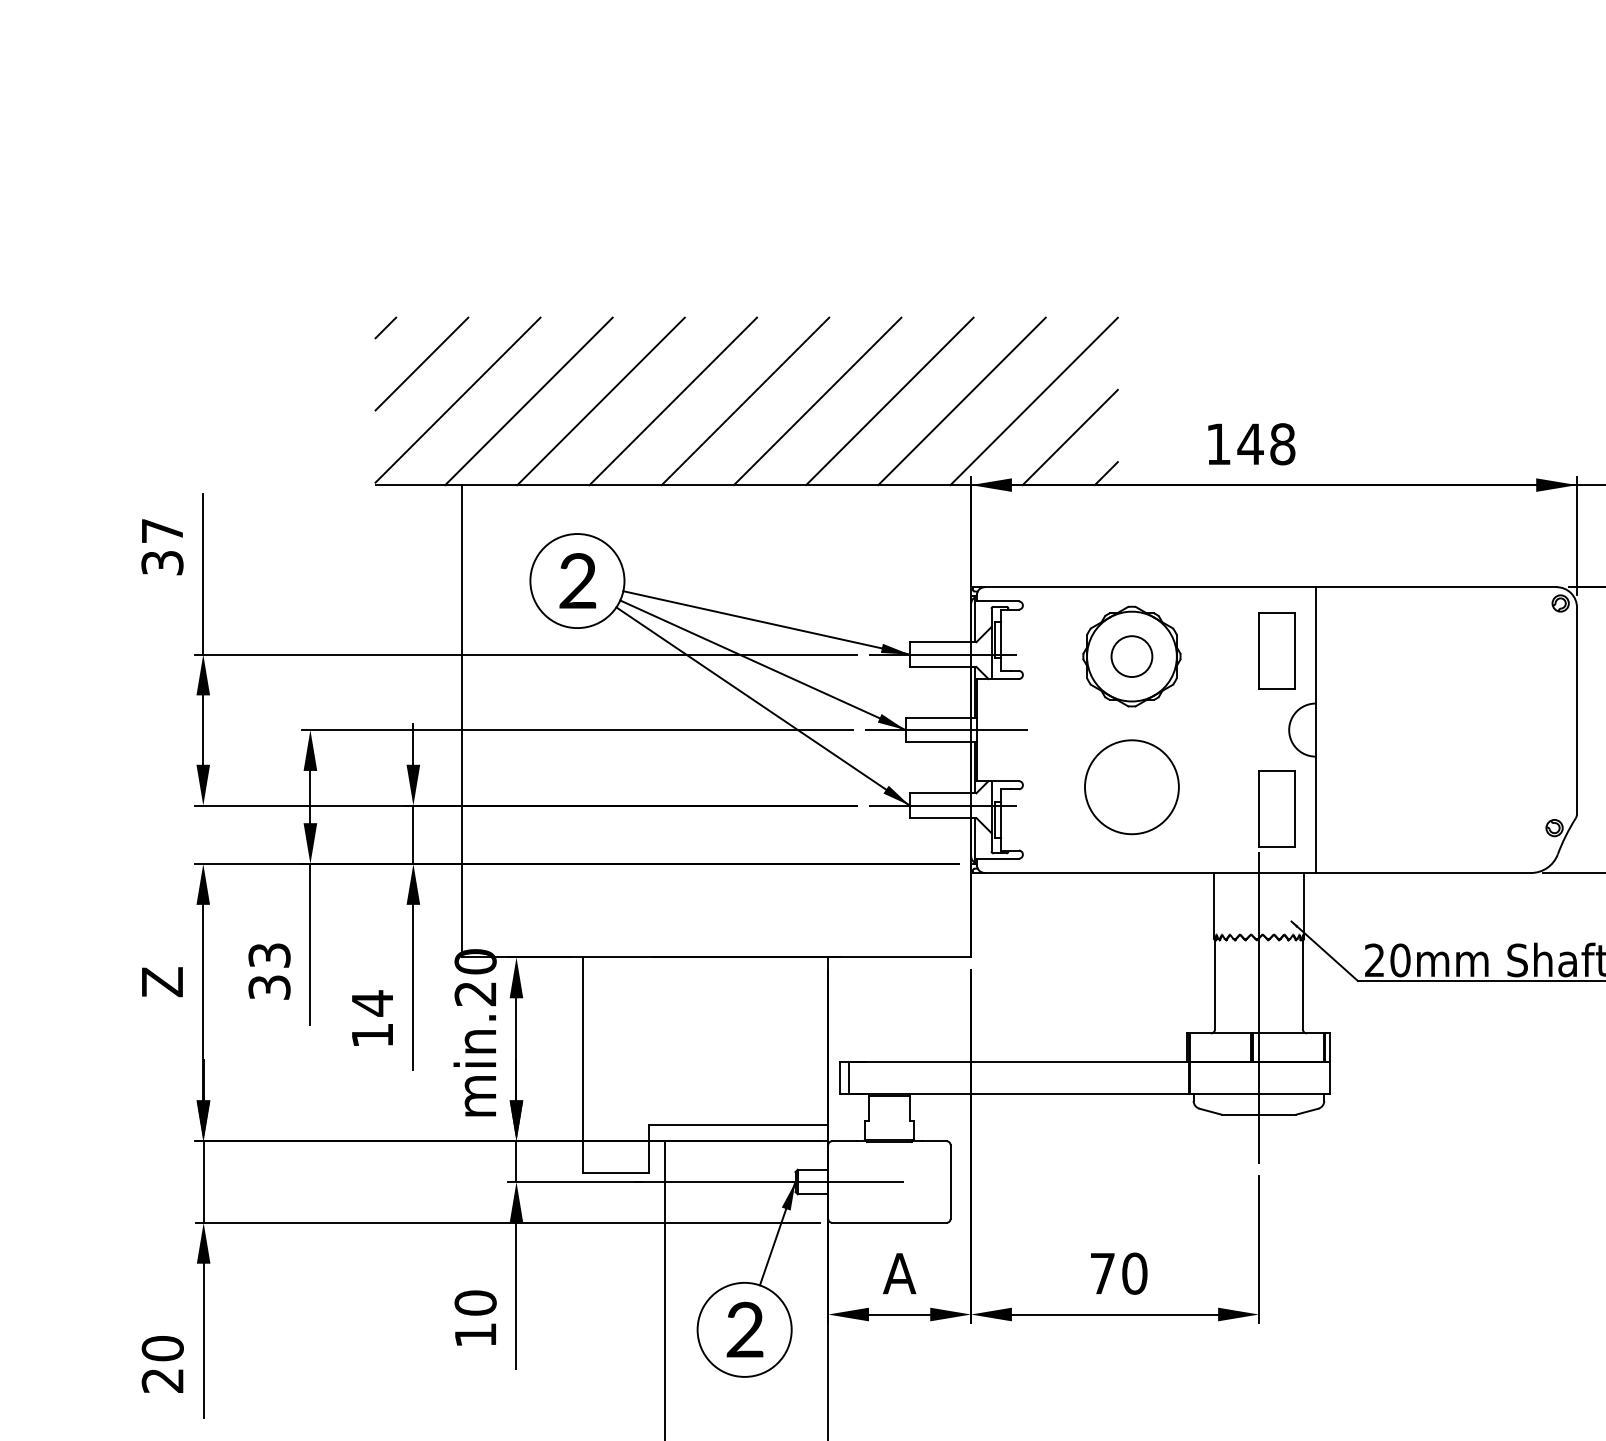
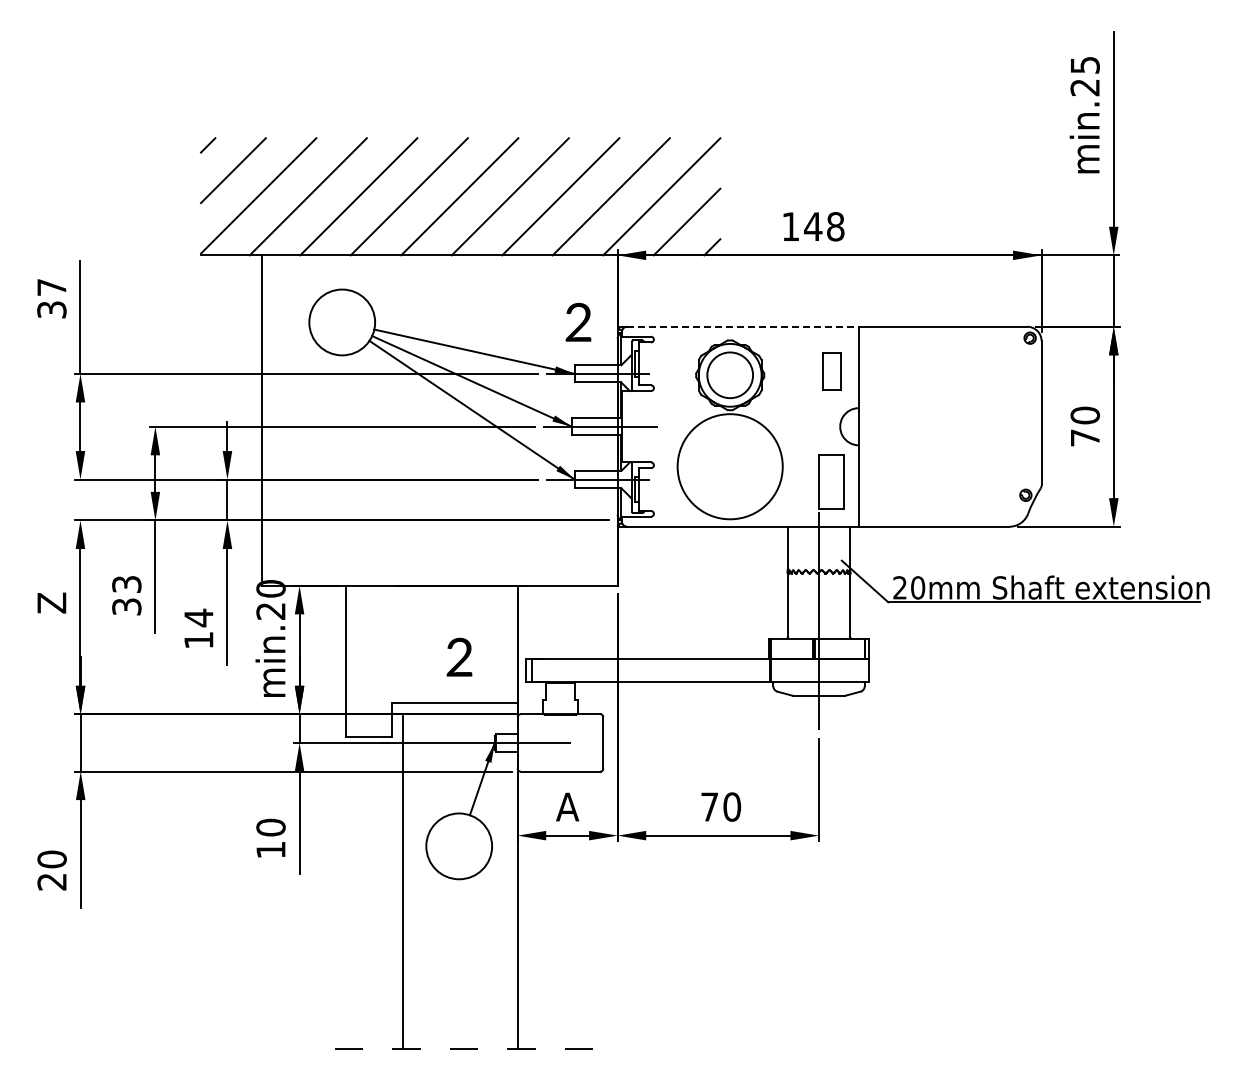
text: (577, 581) -> (578, 322), moved
line: (1150, 586) -> (743, 326), solid -> dashed
part: (1276, 651) -> (831, 371), size x0.7
circle: (1130, 656) -> (729, 375), size x1.6
circle: (1132, 786) -> (730, 466), size x1.6
text: (745, 1328) -> (459, 656), moved

